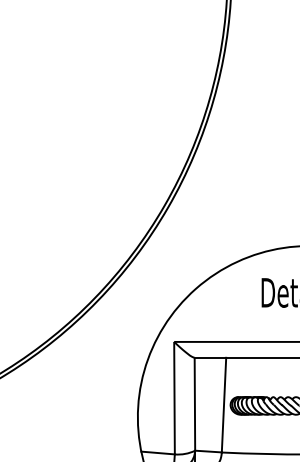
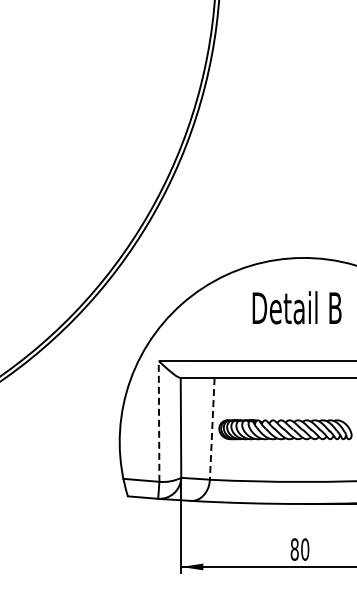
line: (174, 398) -> (159, 421), solid -> dashed
line: (224, 404) -> (212, 428), solid -> dashed

